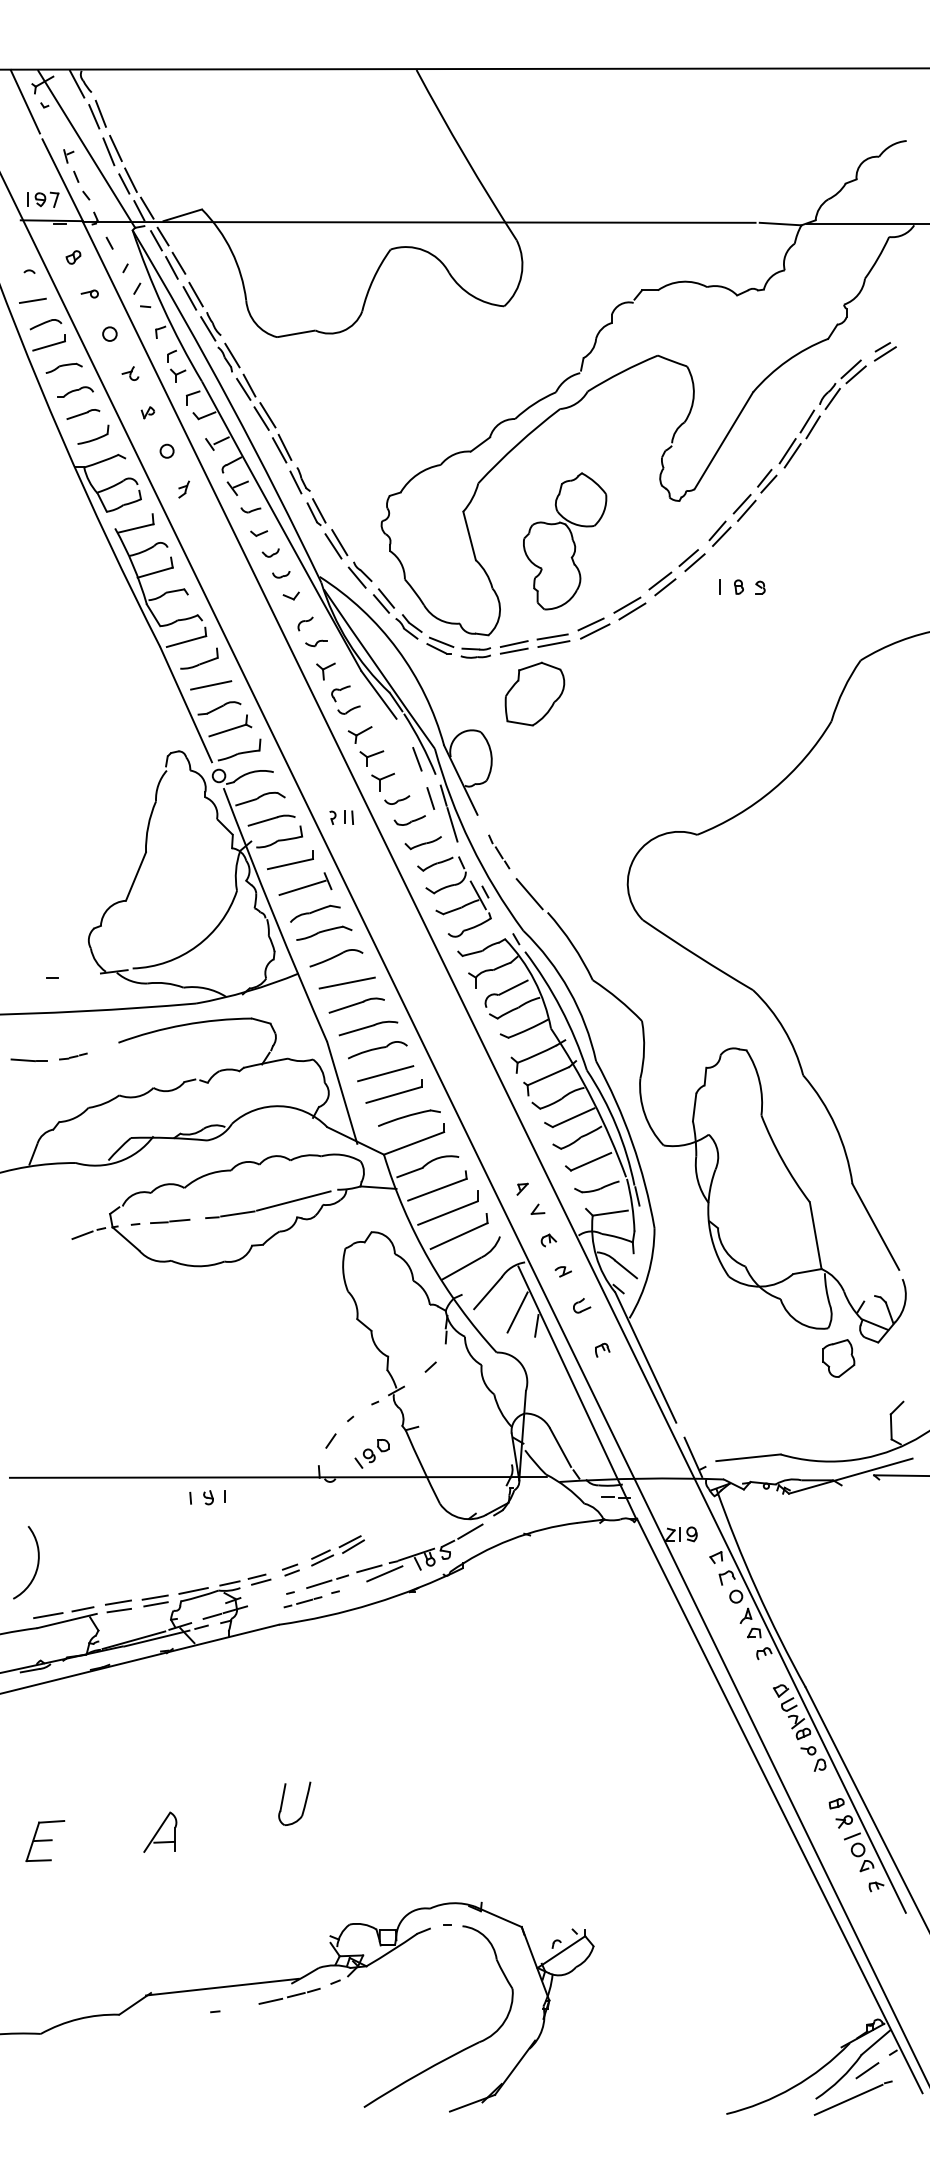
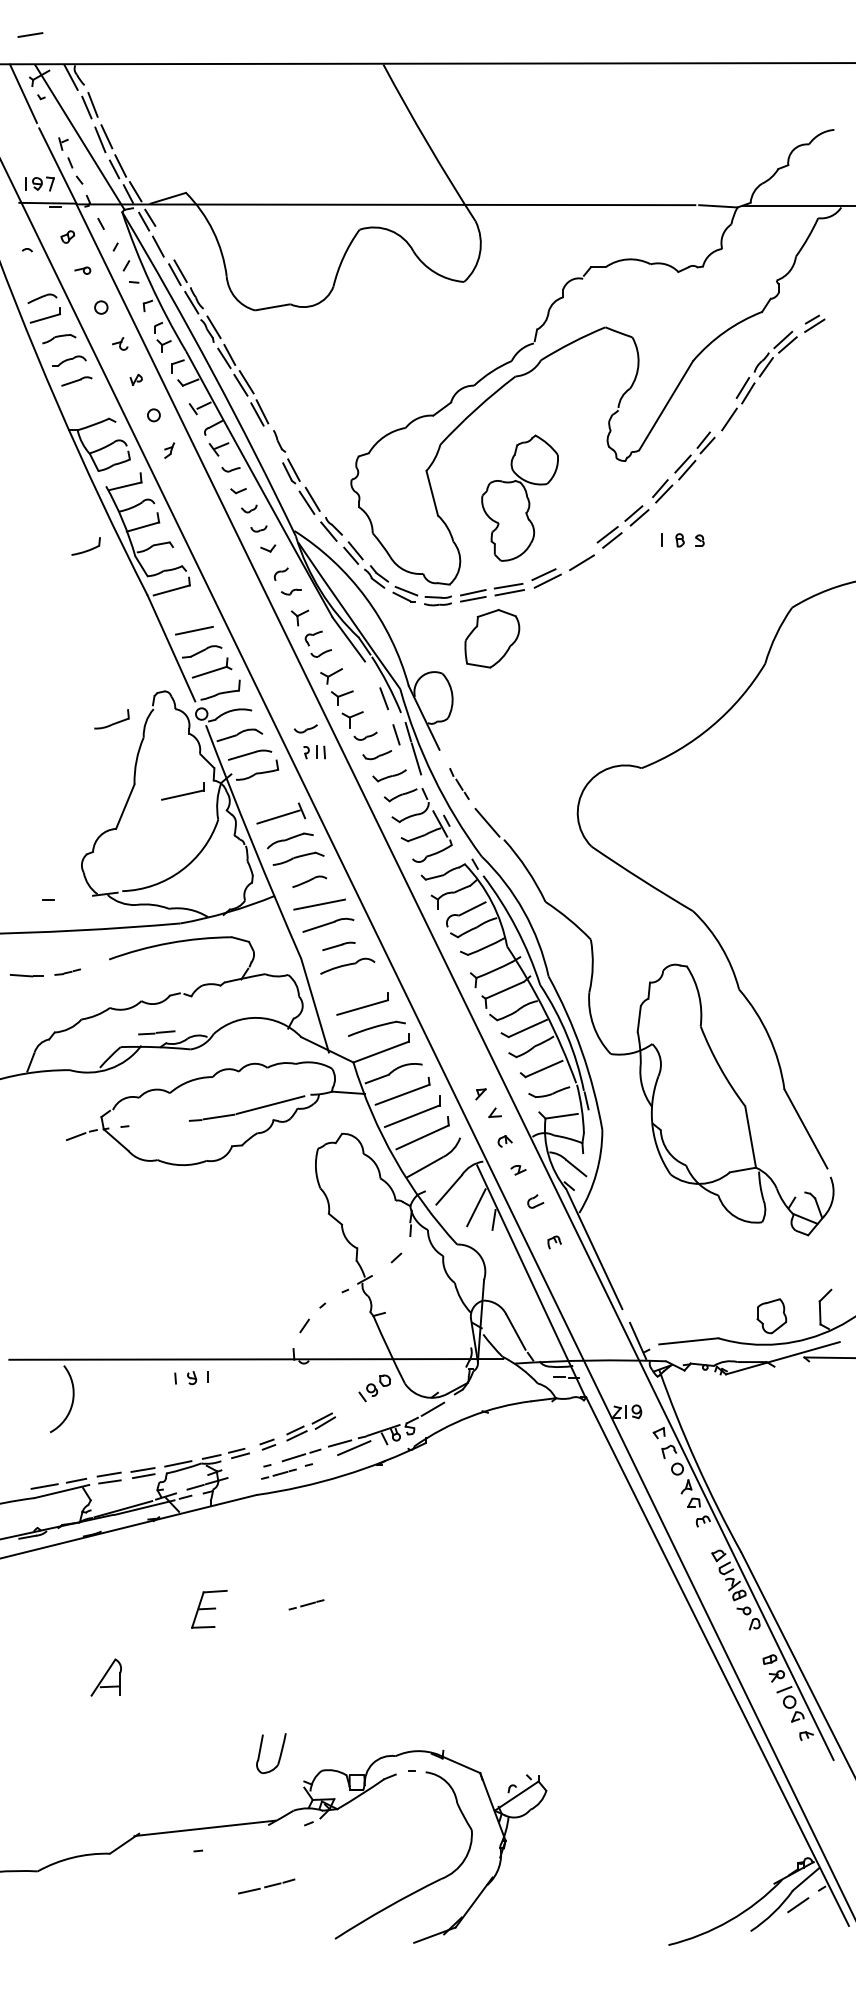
line: (178, 262) -> (164, 241), removed
line: (32, 300) -> (30, 34), moved
part: (93, 434) -> (86, 546), moved
line: (787, 451) -> (724, 415), removed
line: (295, 482) -> (272, 444), removed
line: (627, 604) -> (577, 556), removed
part: (199, 658) -> (111, 719), moved
part: (332, 791) -> (306, 728), added
part: (290, 860) -> (182, 791), moved
part: (336, 958) -> (309, 882), size x0.7
part: (368, 1028) -> (339, 946), size x0.6
line: (385, 1073) -> (354, 987), removed
line: (170, 1220) -> (157, 1031), moved
part: (838, 1358) -> (771, 1316), moved
part: (371, 1453) -> (374, 1388), moved
arc: (36, 1566) -> (71, 1402), moved
line: (332, 1744) -> (306, 1605), added
part: (303, 1806) -> (279, 1756), moved
part: (160, 1831) -> (106, 1676), moved
part: (45, 1841) -> (209, 1609), moved
line: (289, 1995) -> (266, 1885), moved
line: (852, 2097) -> (784, 1929), removed

